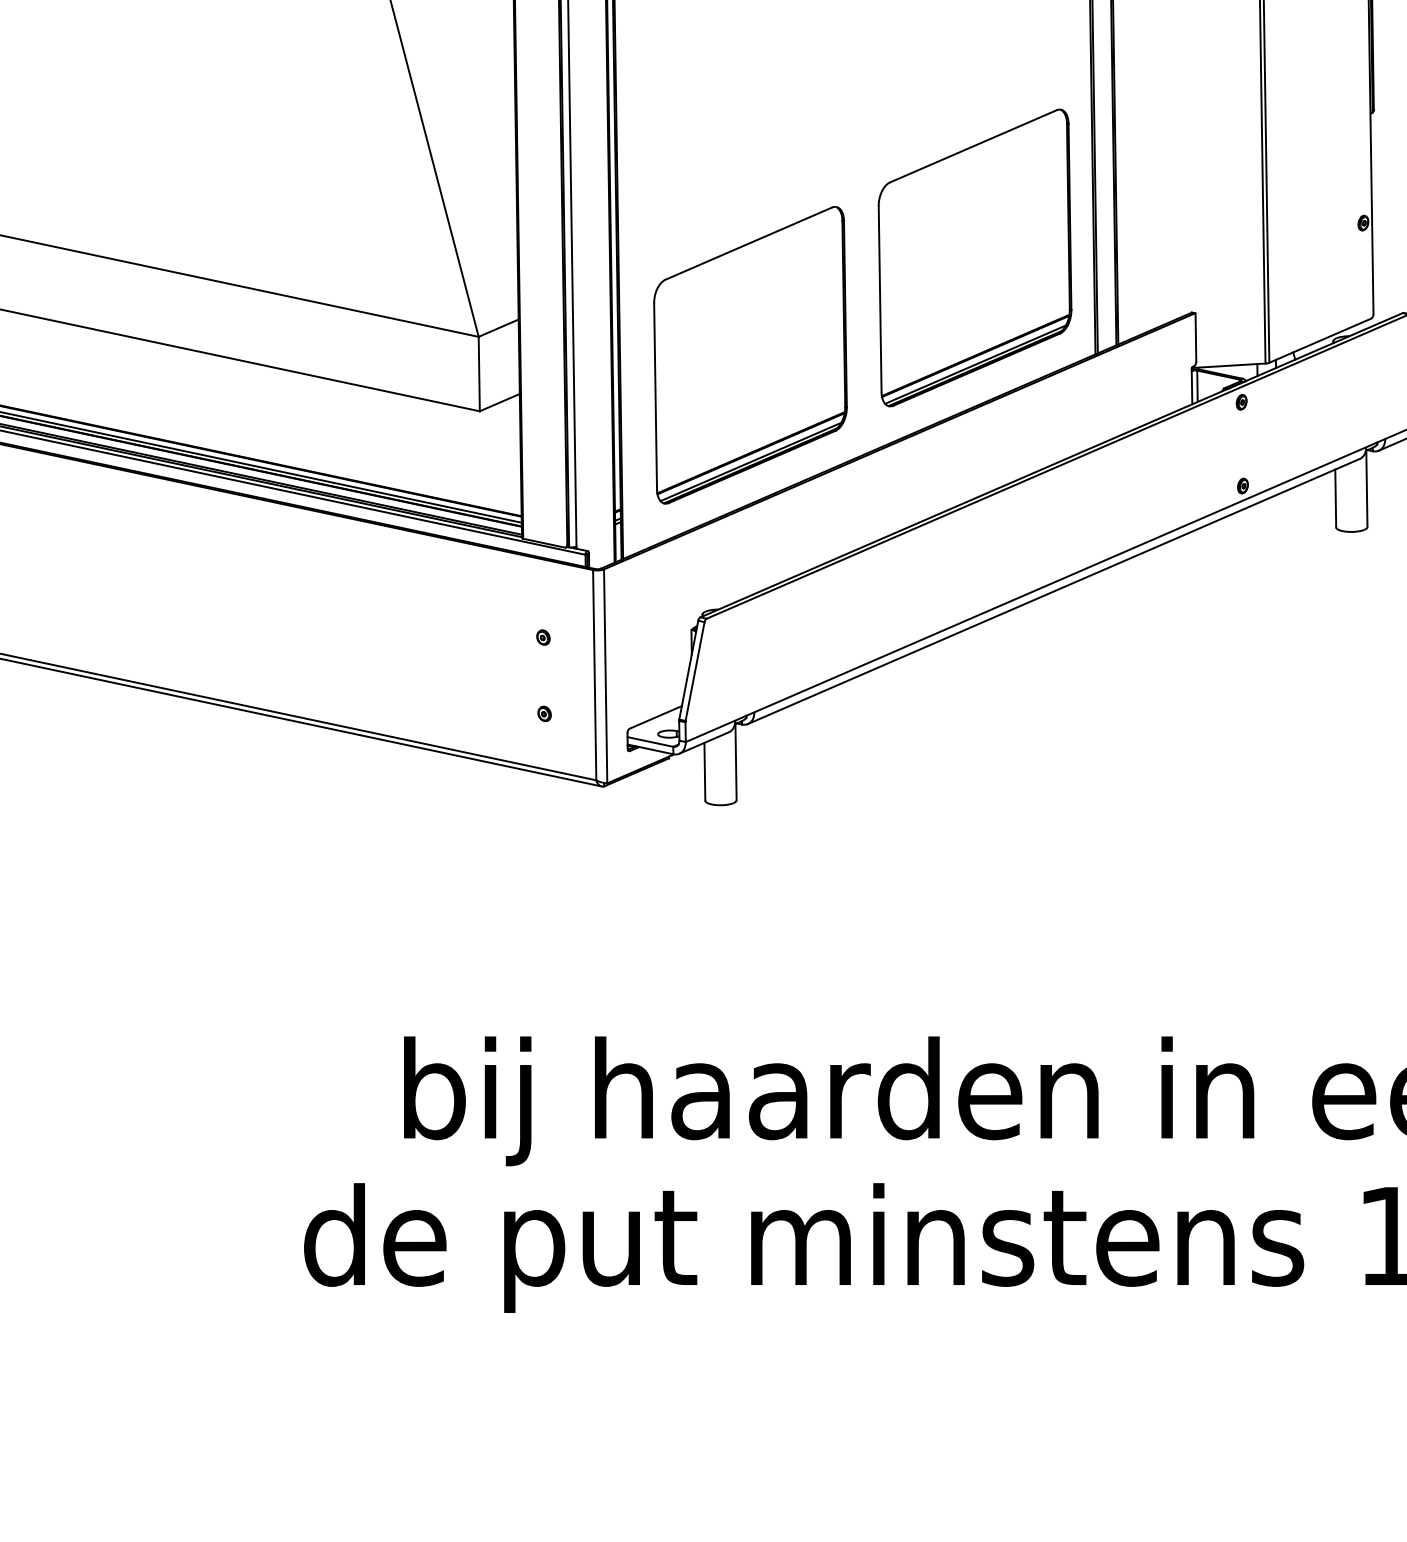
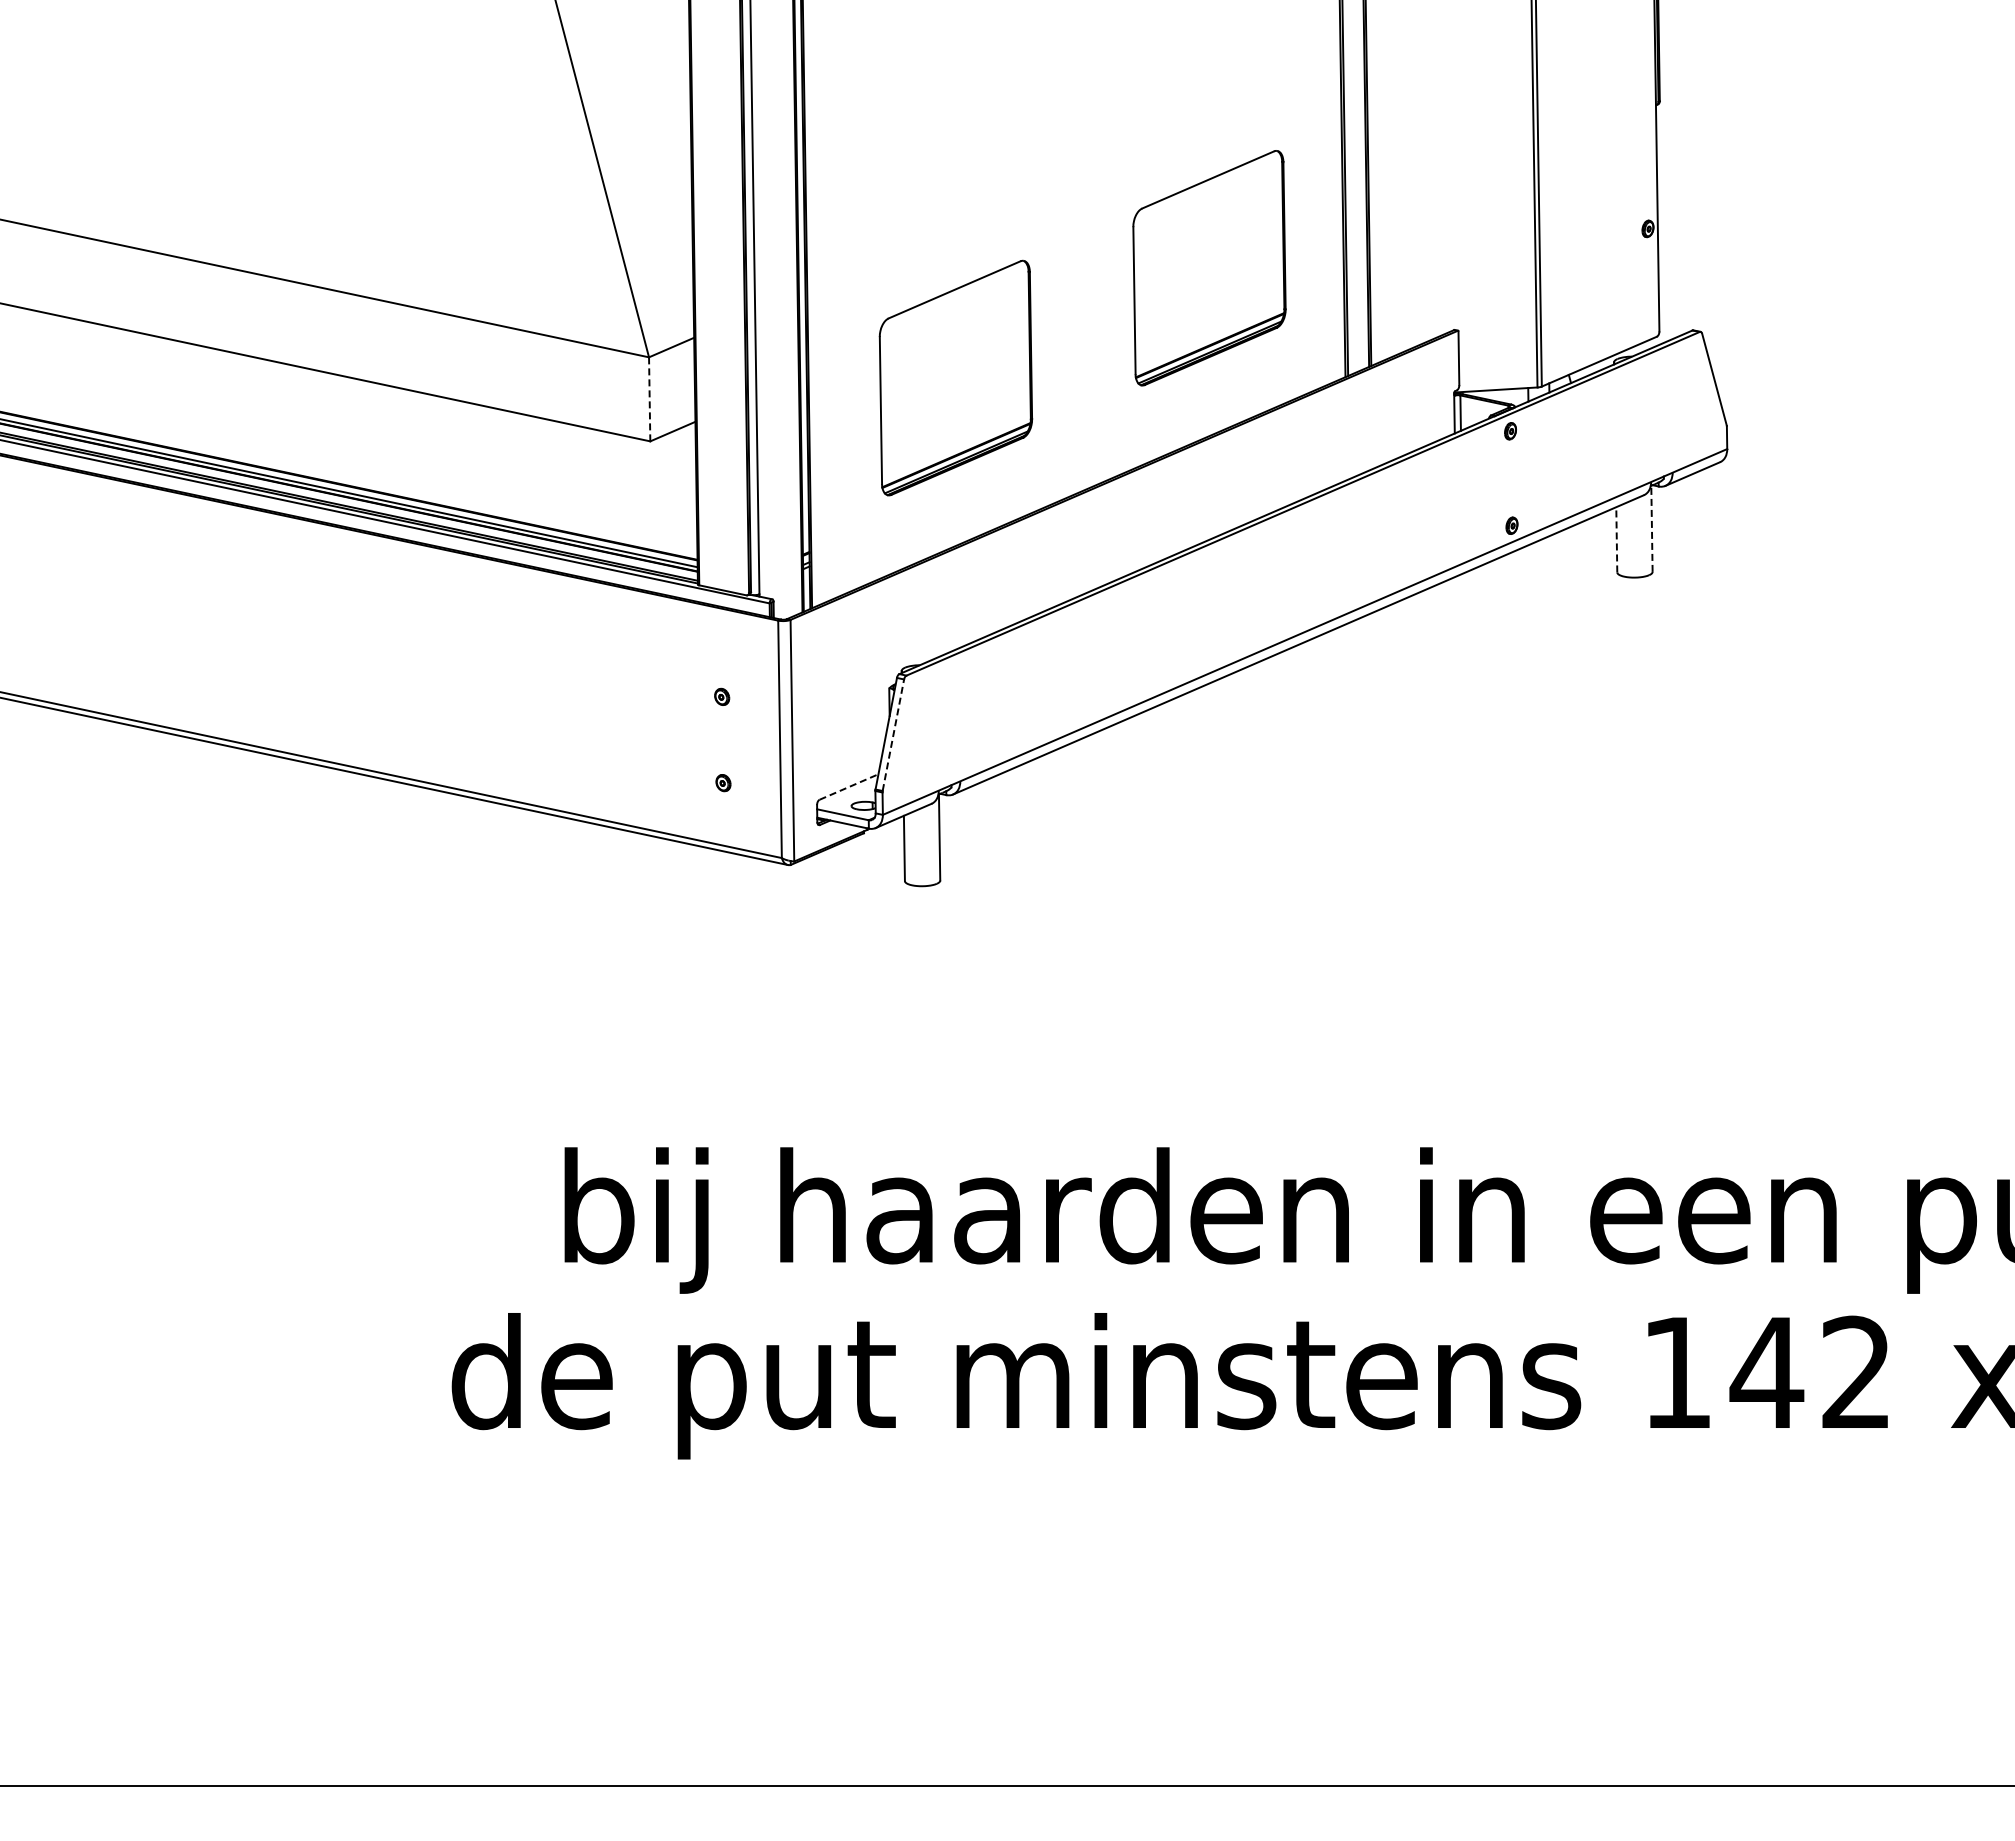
part: (975, 257) -> (1209, 267), size x0.7
part: (750, 354) -> (955, 377), size x0.7
line: (479, 373) -> (649, 398), solid -> dashed
line: (1366, 488) -> (1651, 528), solid -> dashed
line: (1335, 498) -> (1616, 539), solid -> dashed
line: (695, 671) -> (893, 735), solid -> dashed
line: (656, 716) -> (849, 786), solid -> dashed

